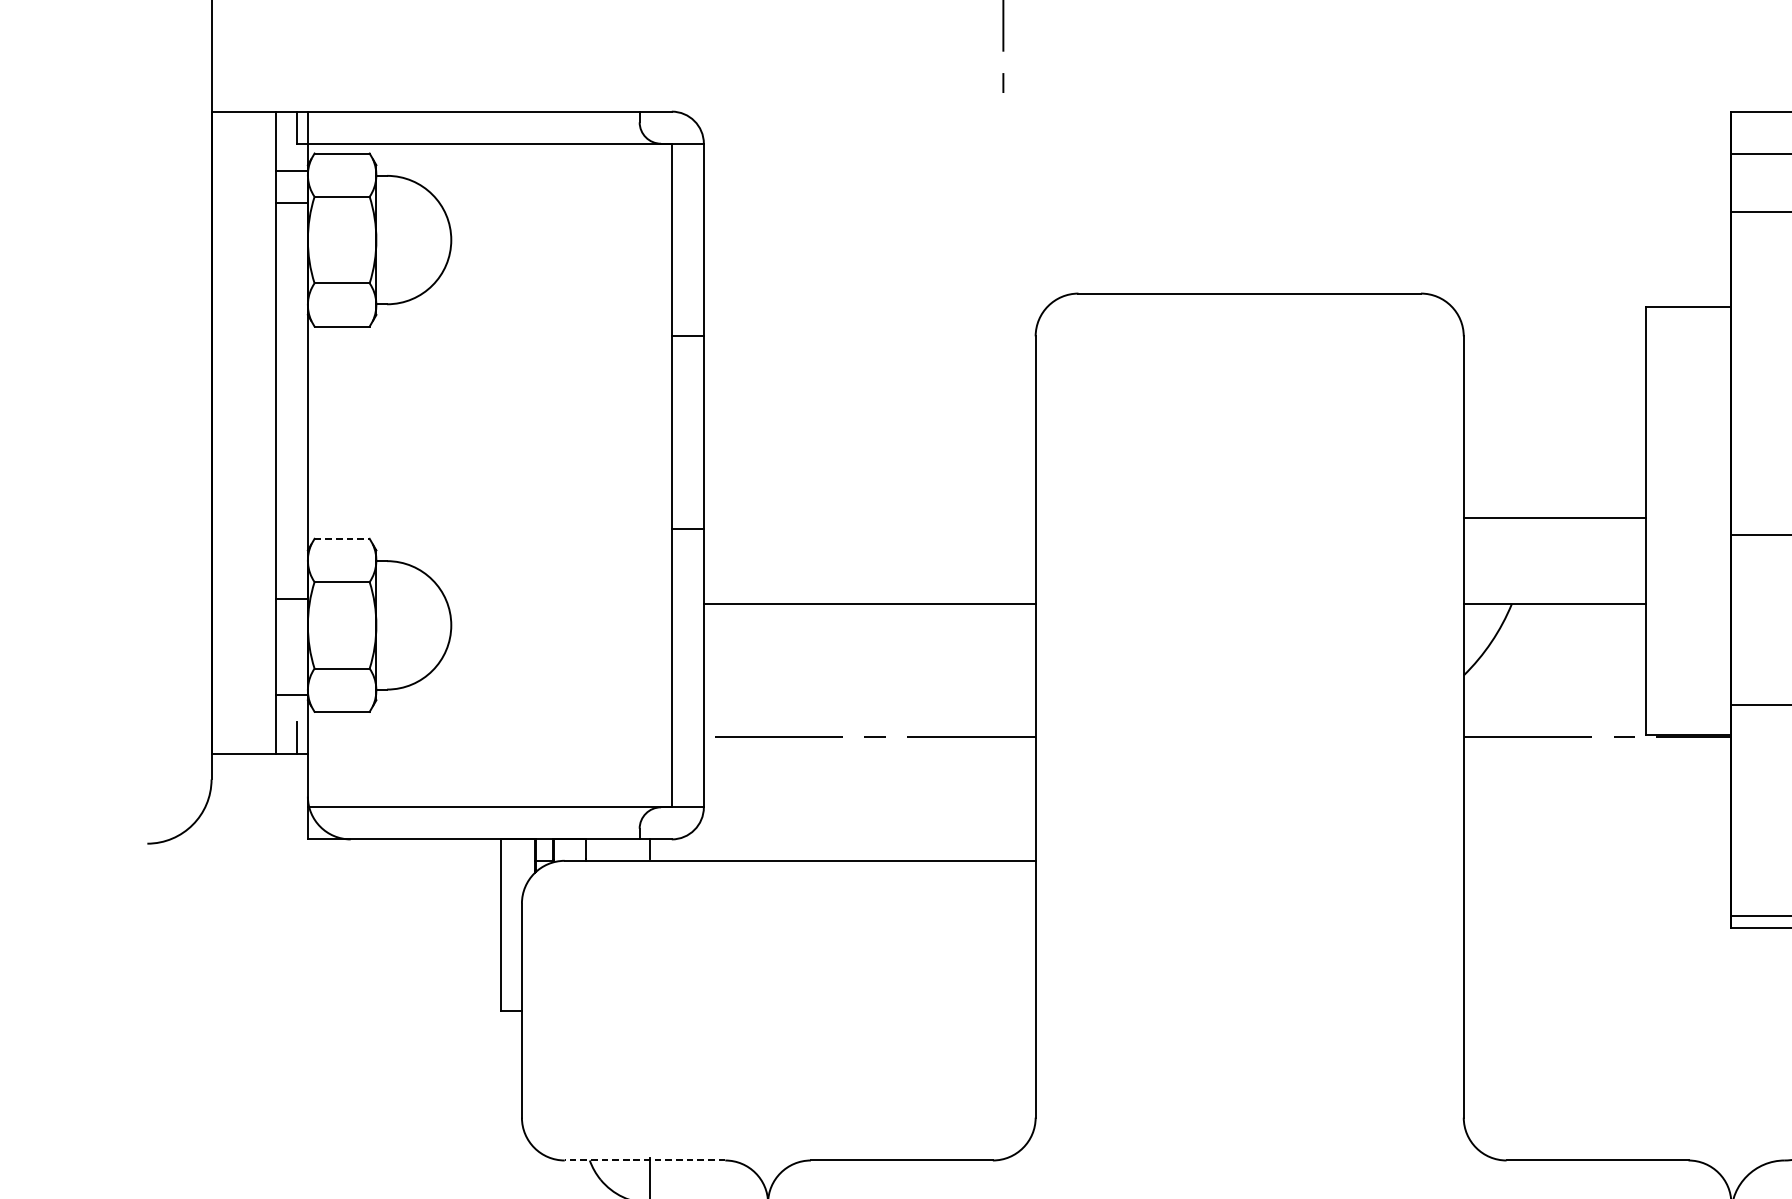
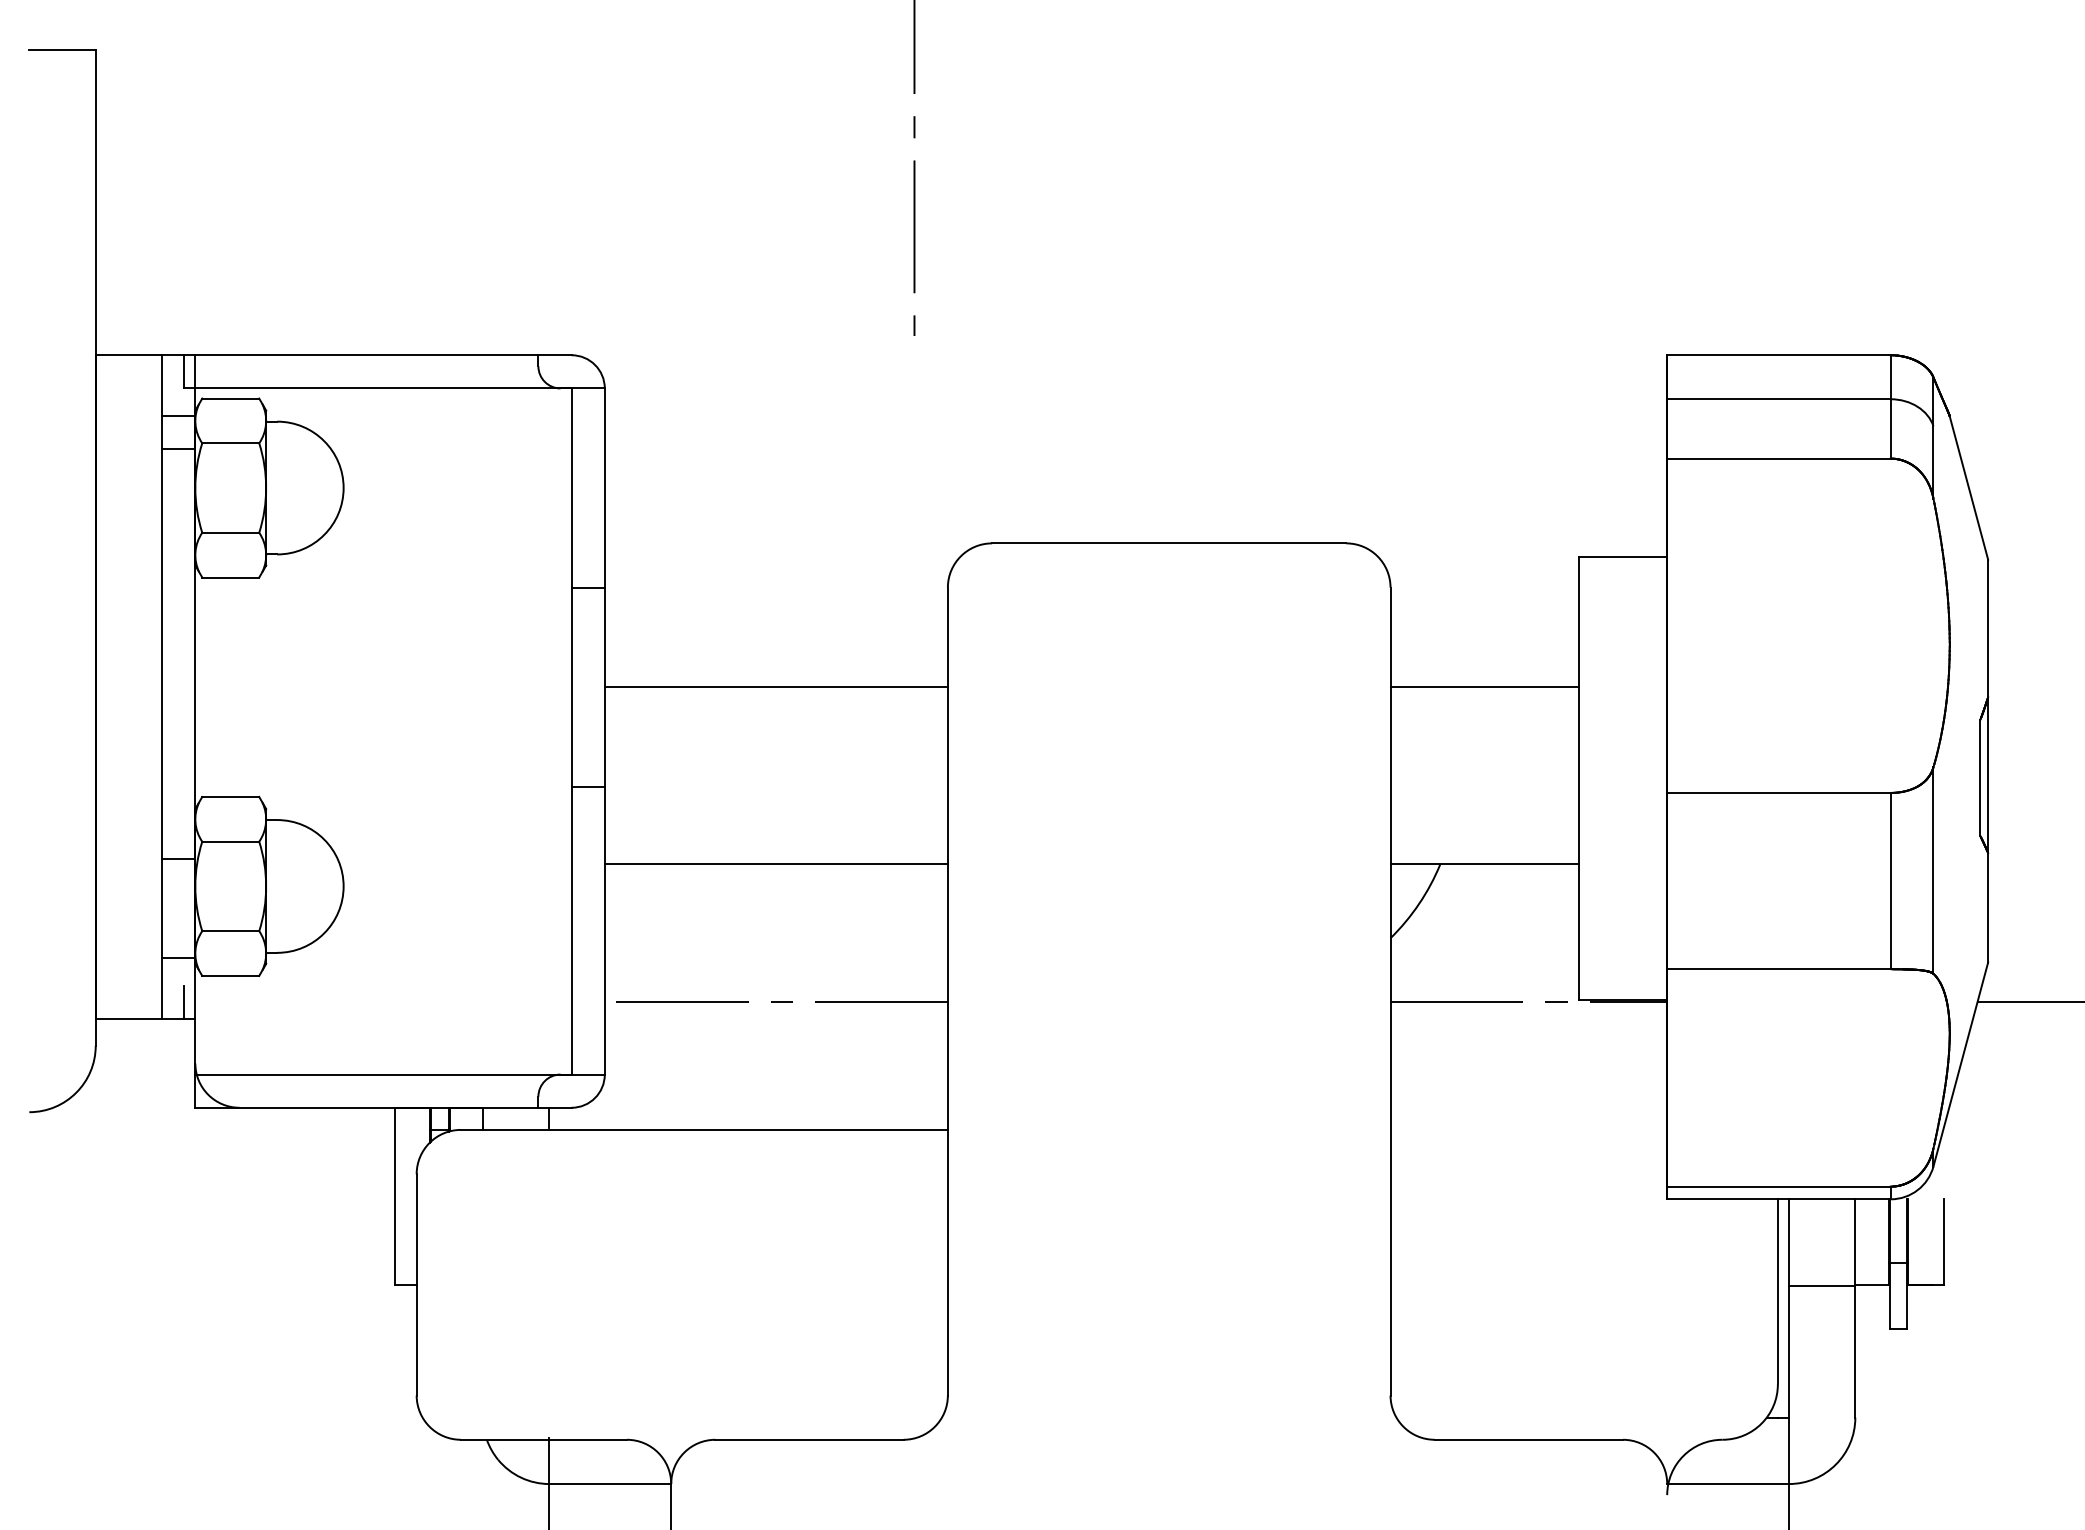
line: (868, 432) -> (775, 687), added
line: (1554, 518) -> (1484, 687), moved
line: (342, 538) -> (231, 796), dashed -> solid
line: (644, 1160) -> (543, 1439), dashed -> solid

